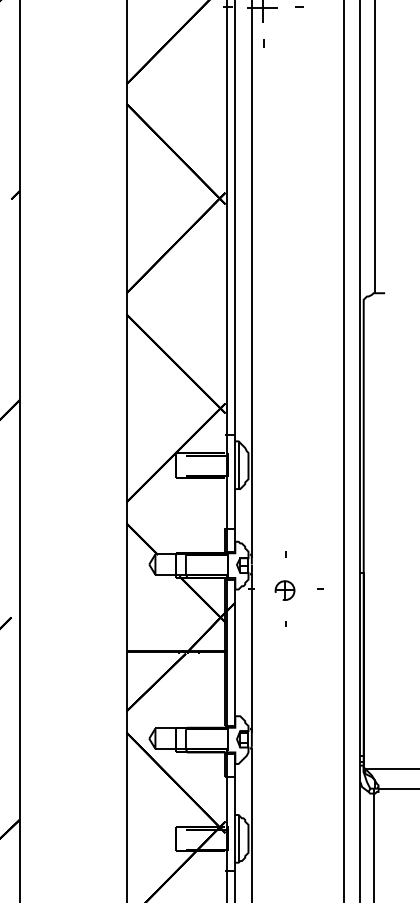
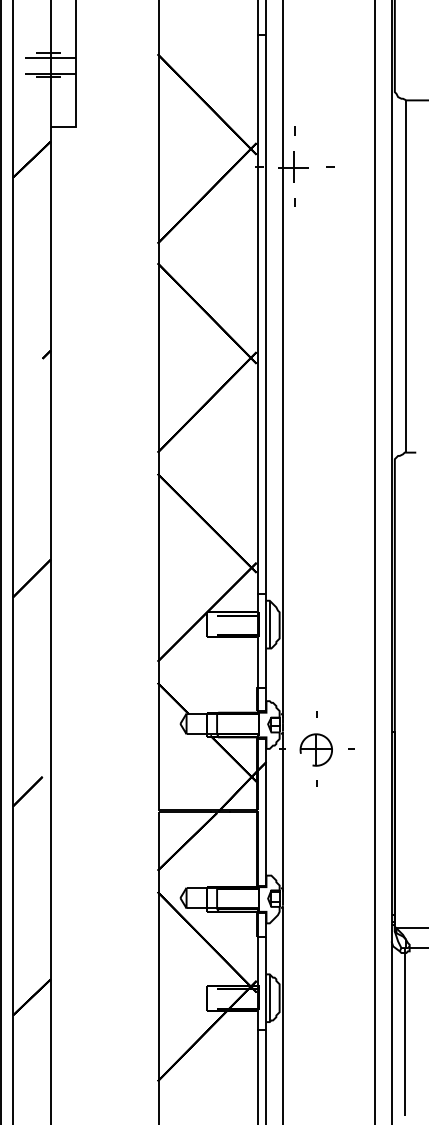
part: (284, 590) -> (315, 749), size x1.67

